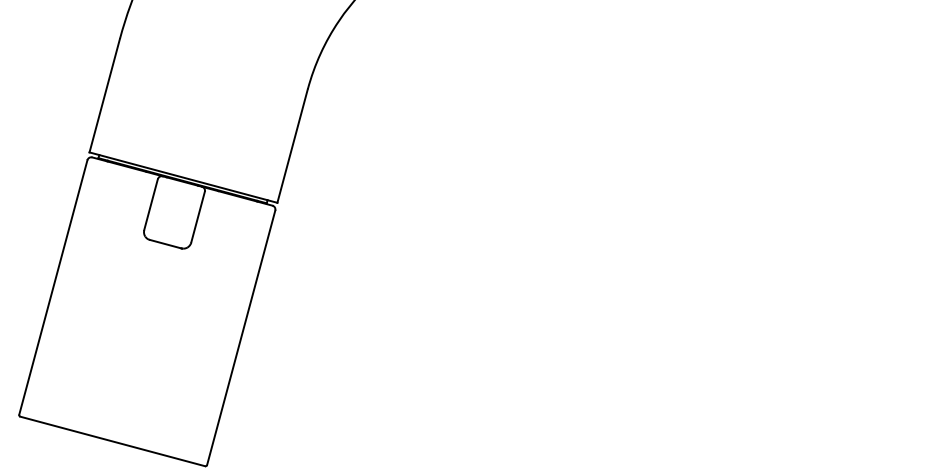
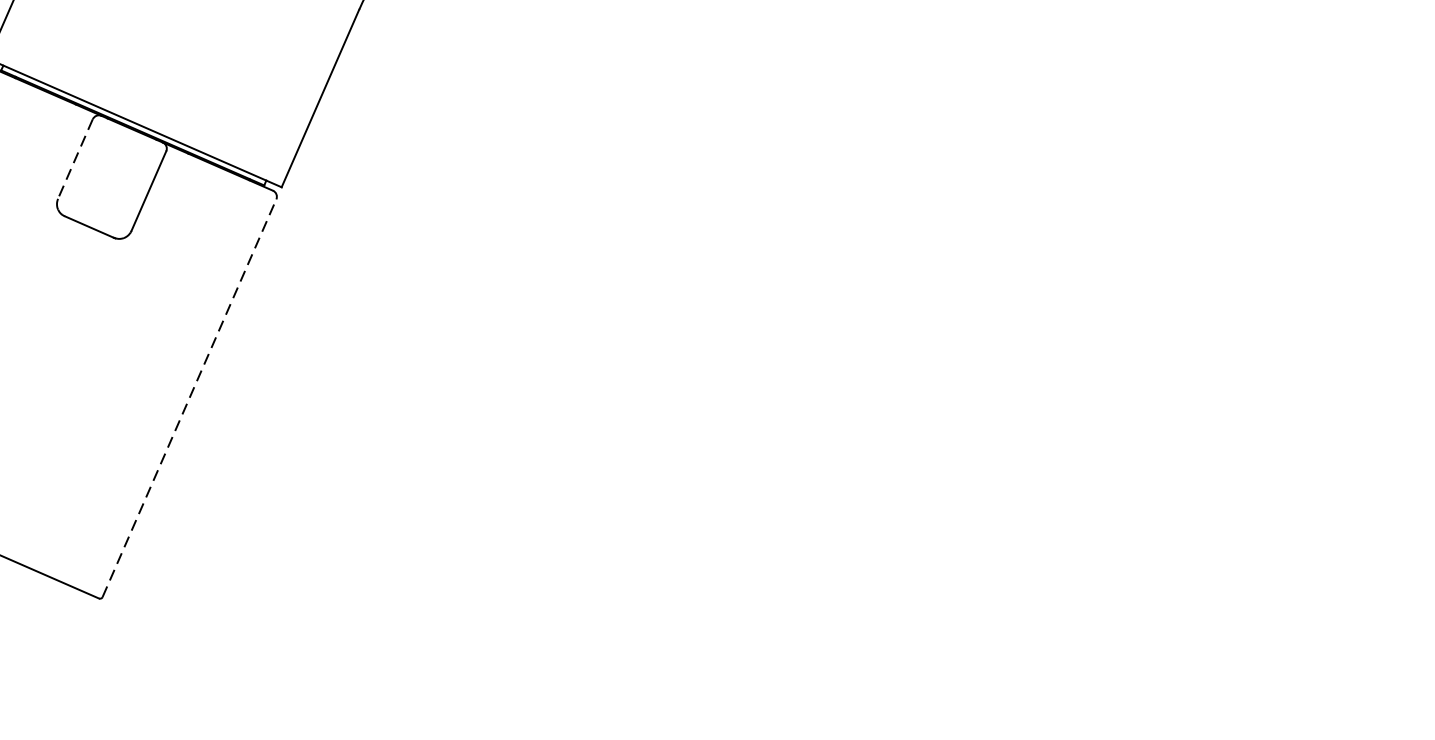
line: (150, 205) -> (74, 160), solid -> dashed
line: (241, 337) -> (190, 397), solid -> dashed

